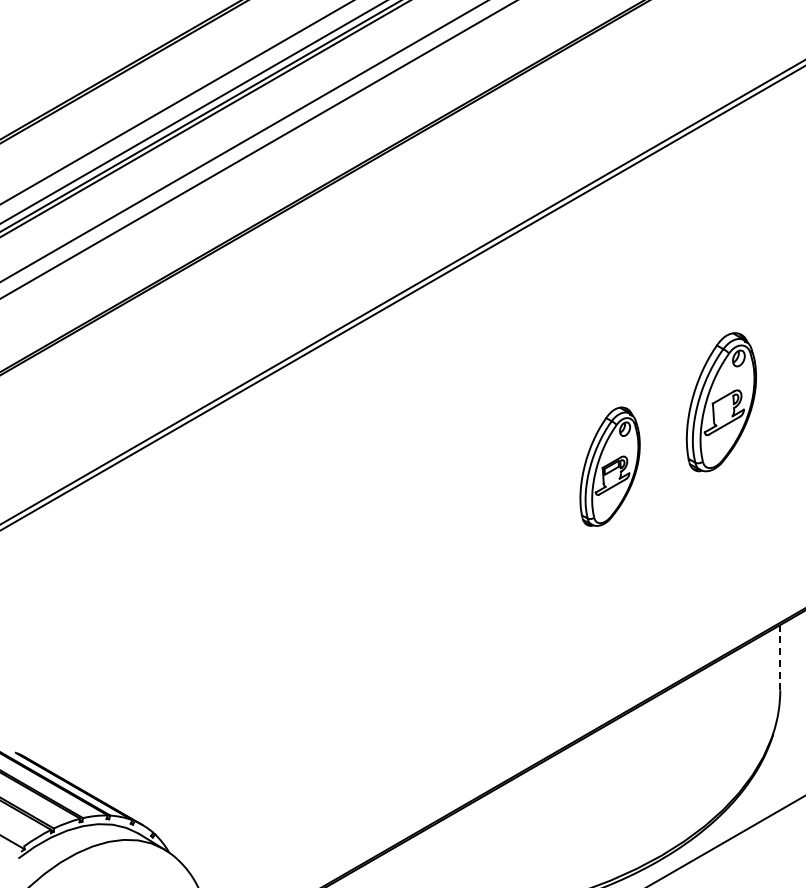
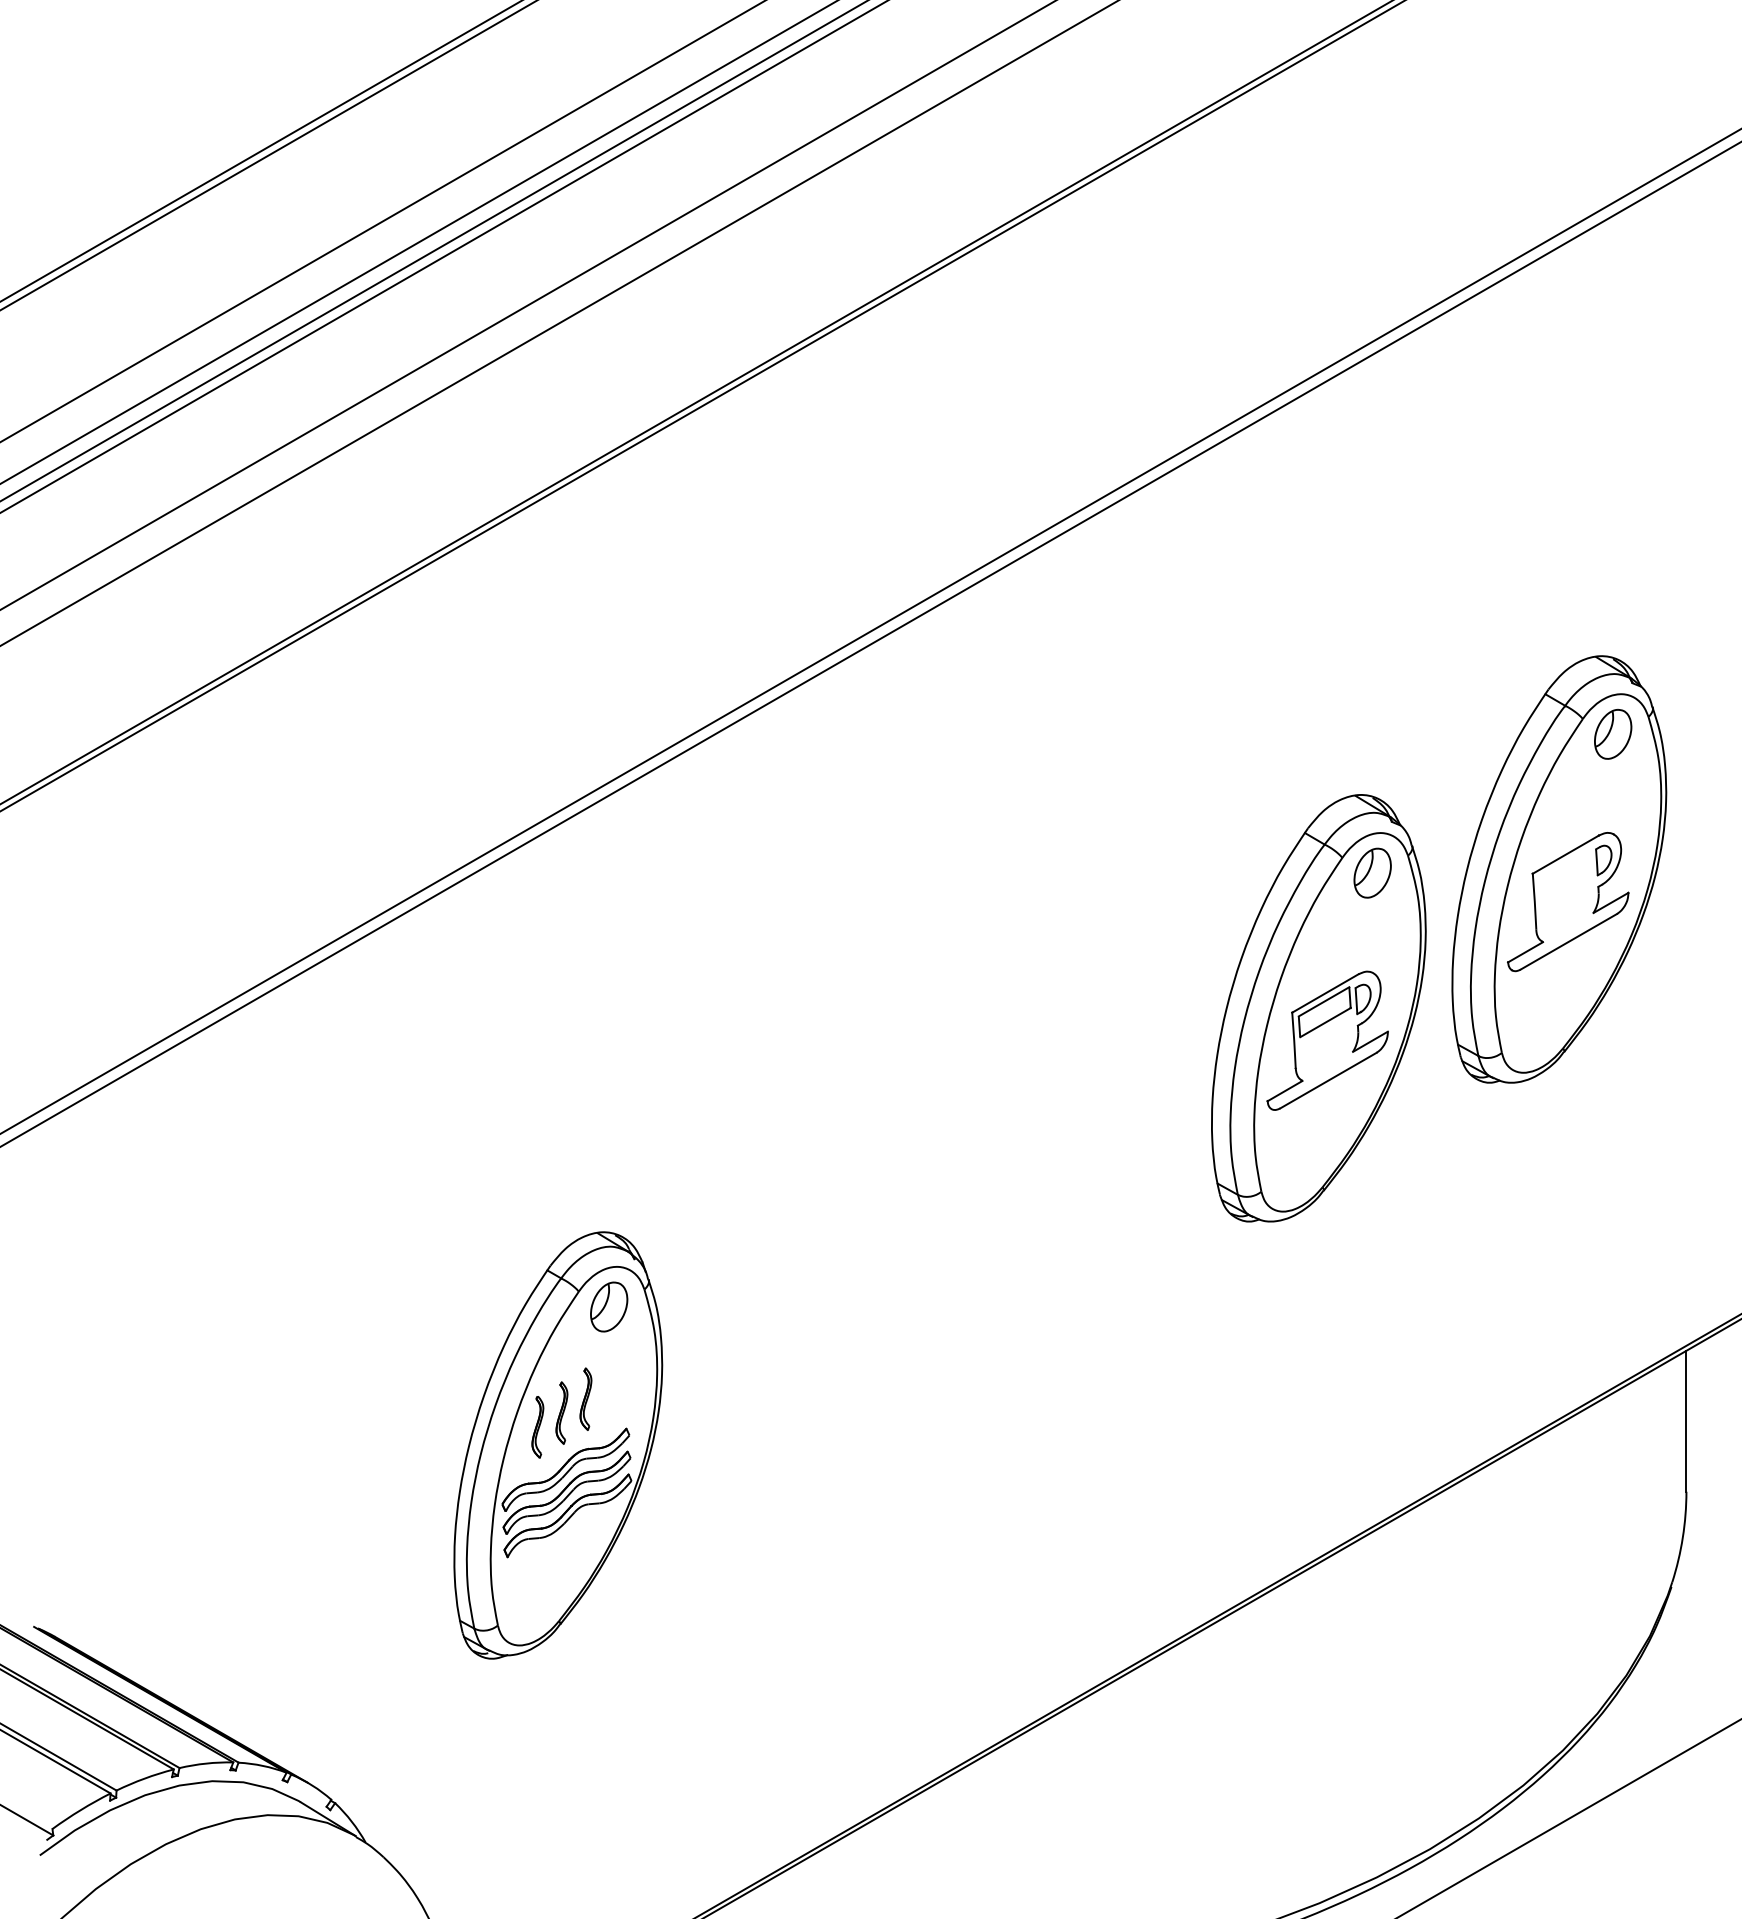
part: (721, 401) -> (1559, 867), size x1.43
part: (609, 466) -> (1317, 1008), size x1.67
line: (780, 657) -> (1686, 1420), dashed -> solid
part: (258, 668) -> (558, 1444), added

